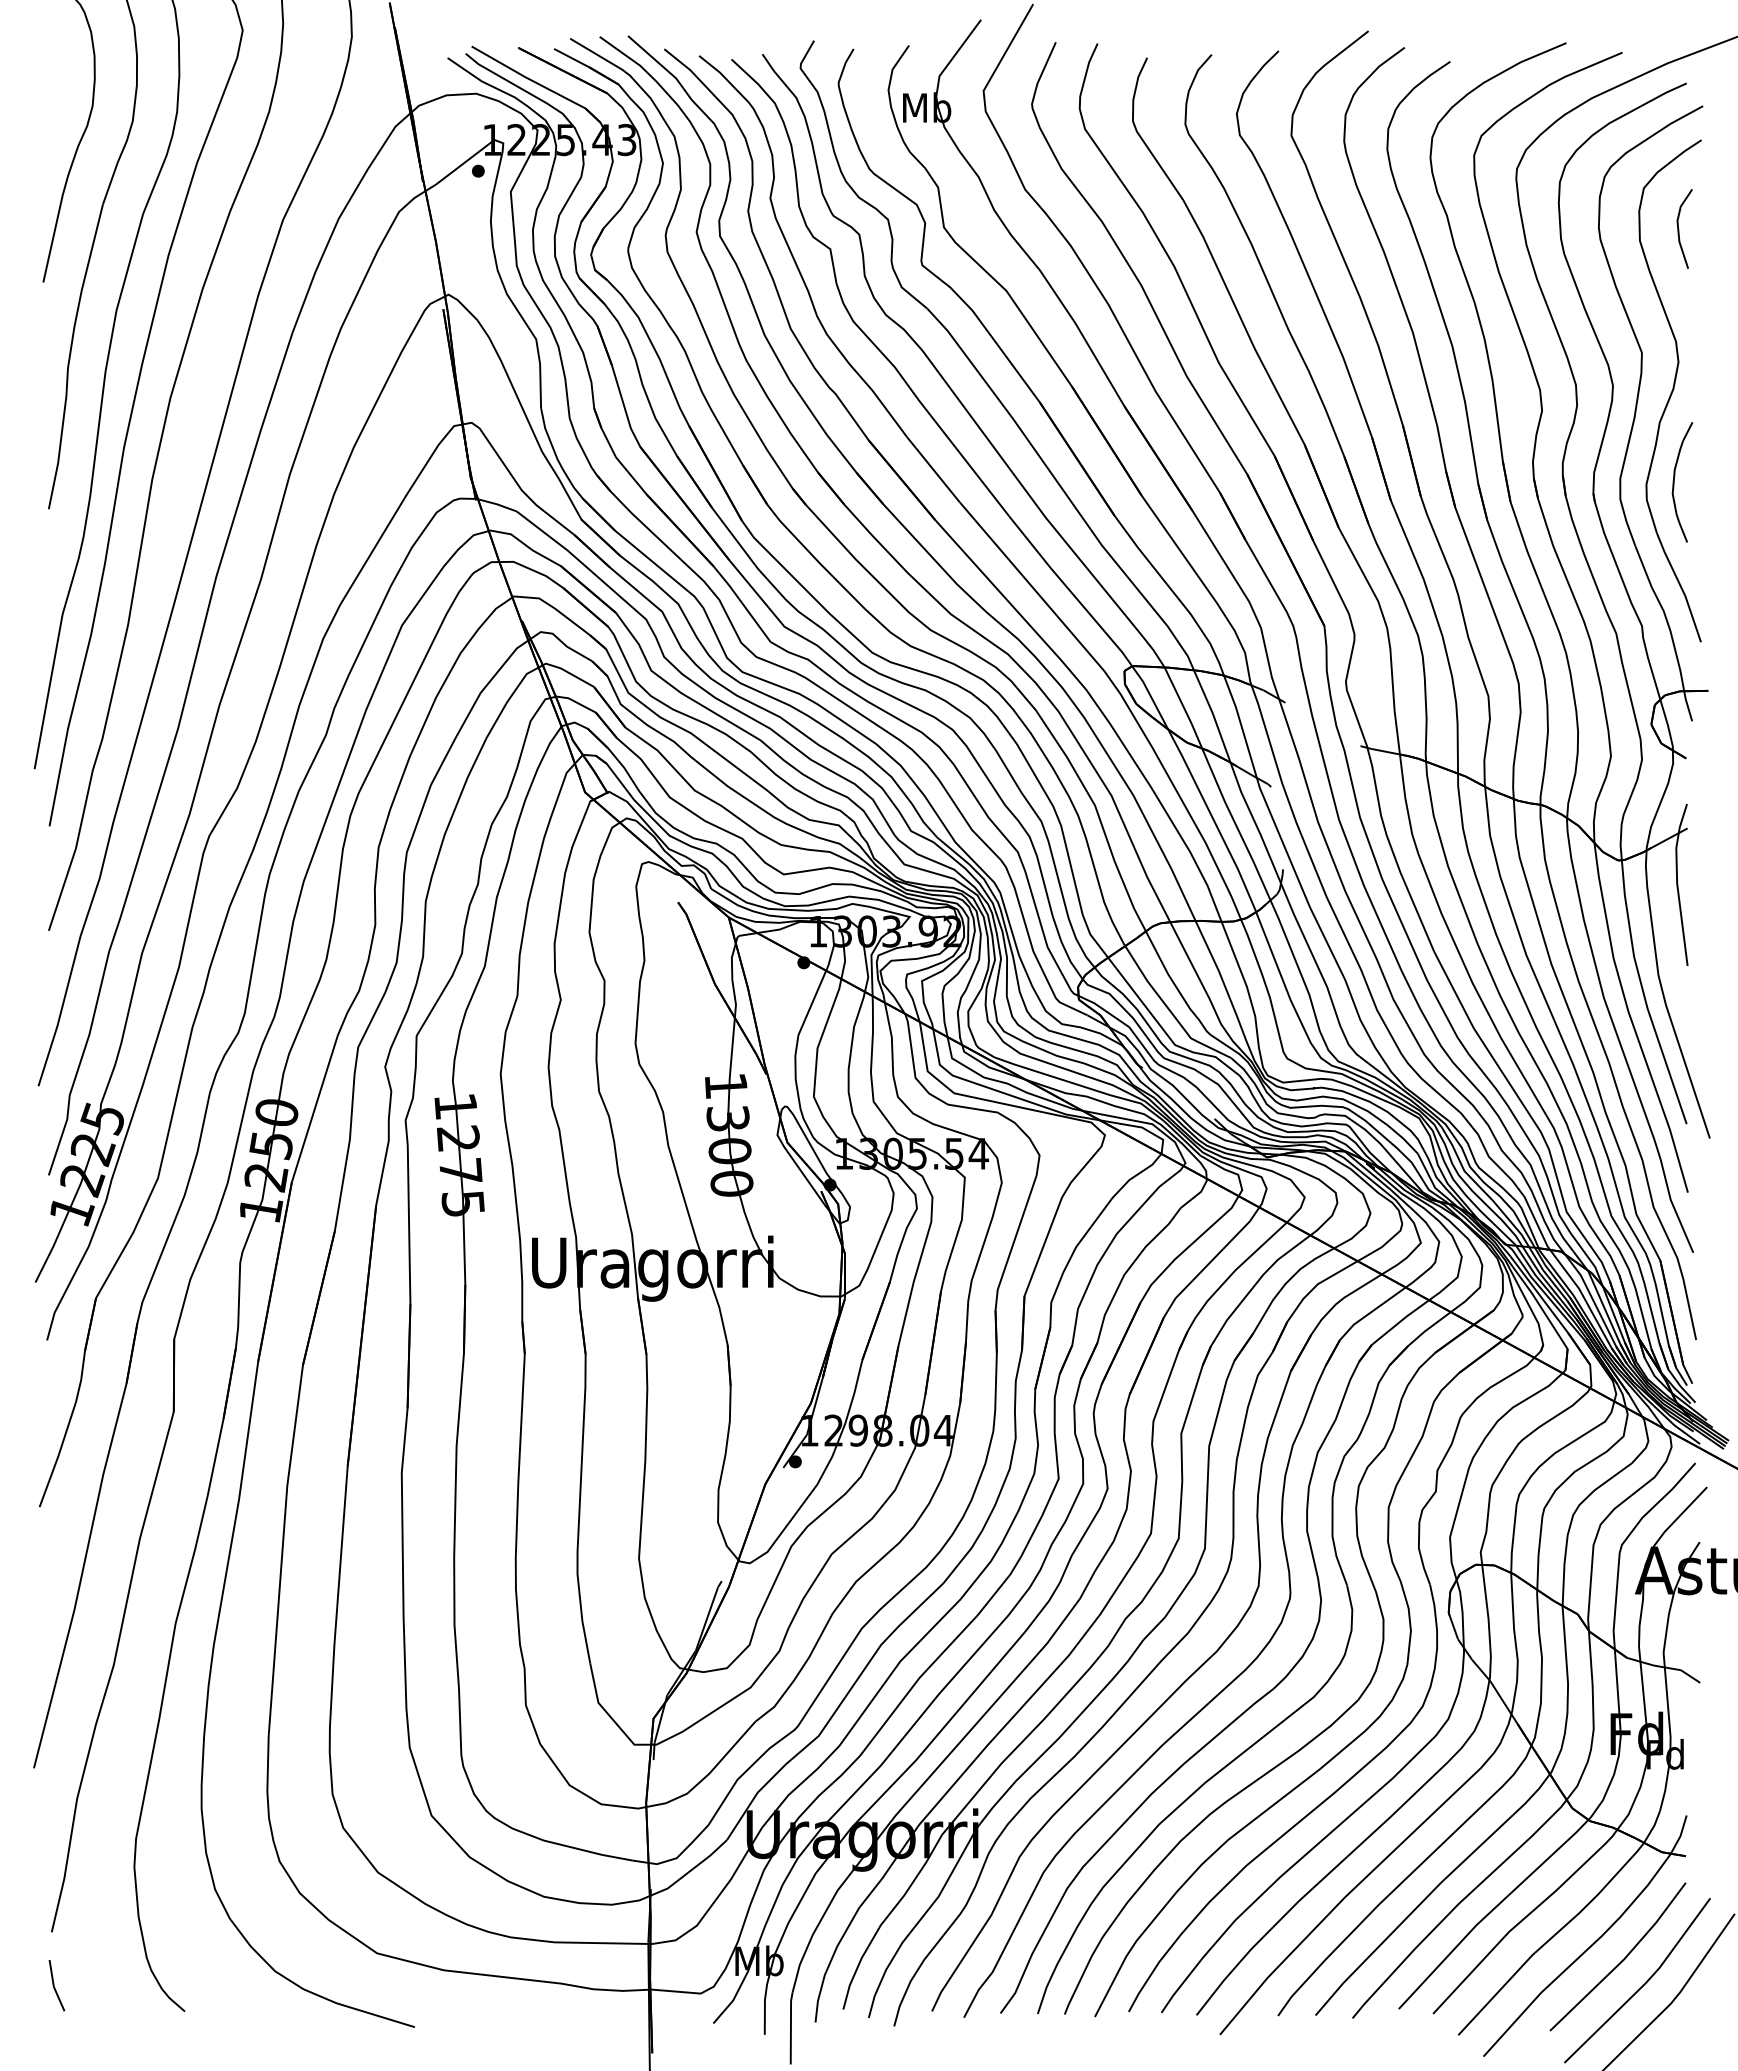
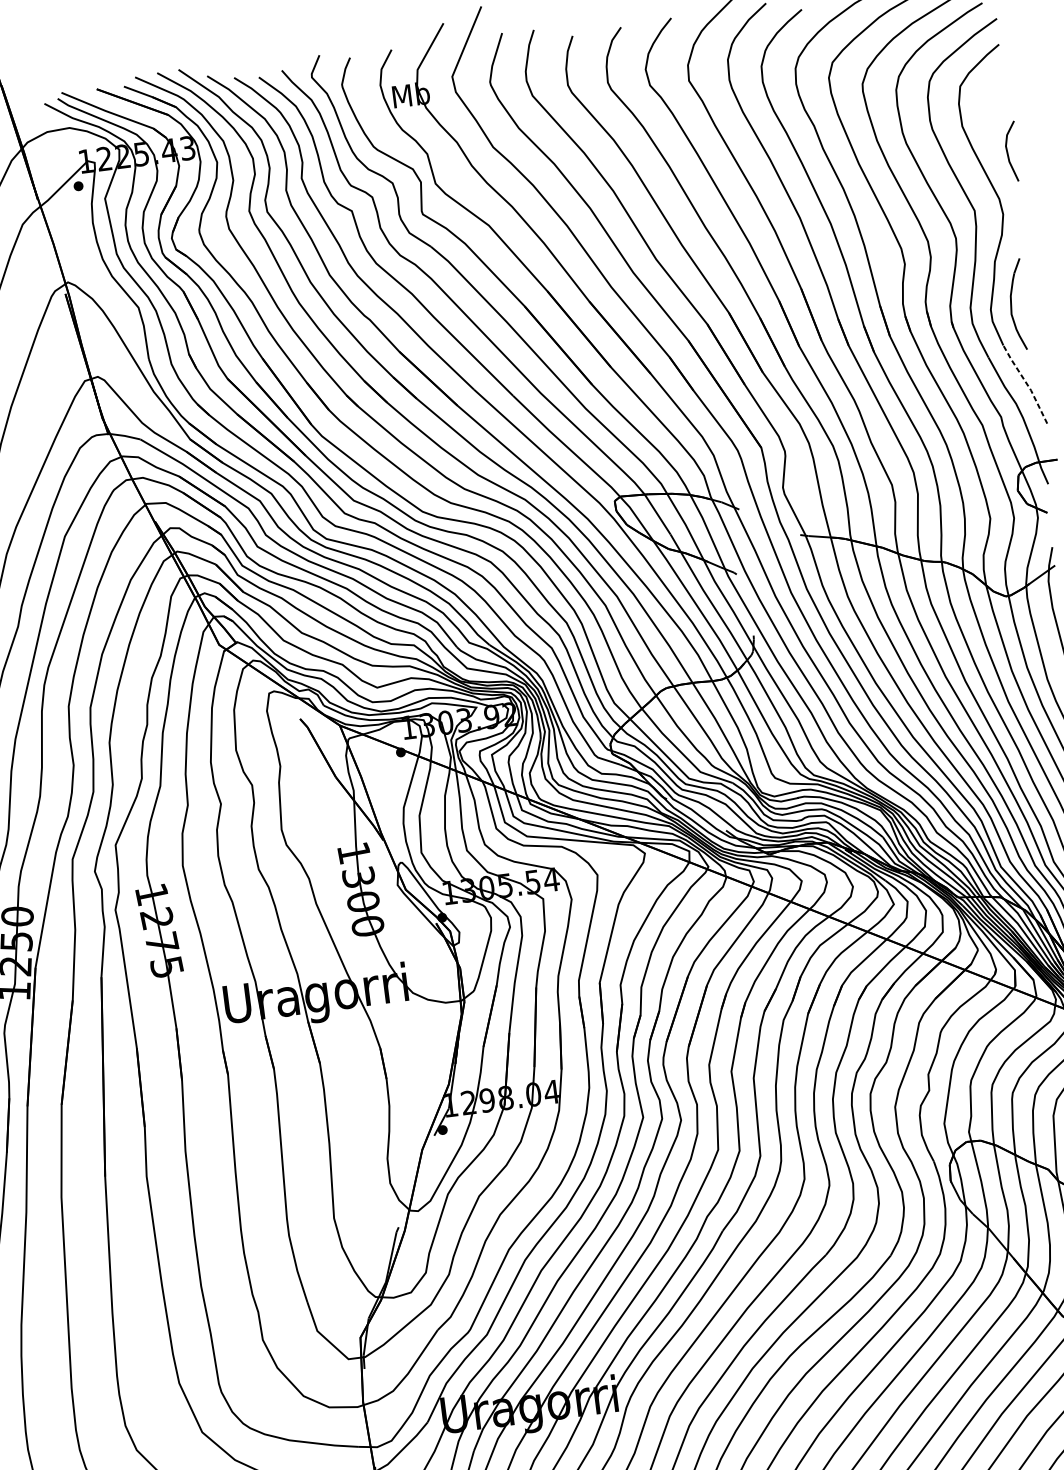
line: (1679, 228) -> (1008, 151), moved
line: (1680, 586) -> (1026, 383), solid -> dashed

